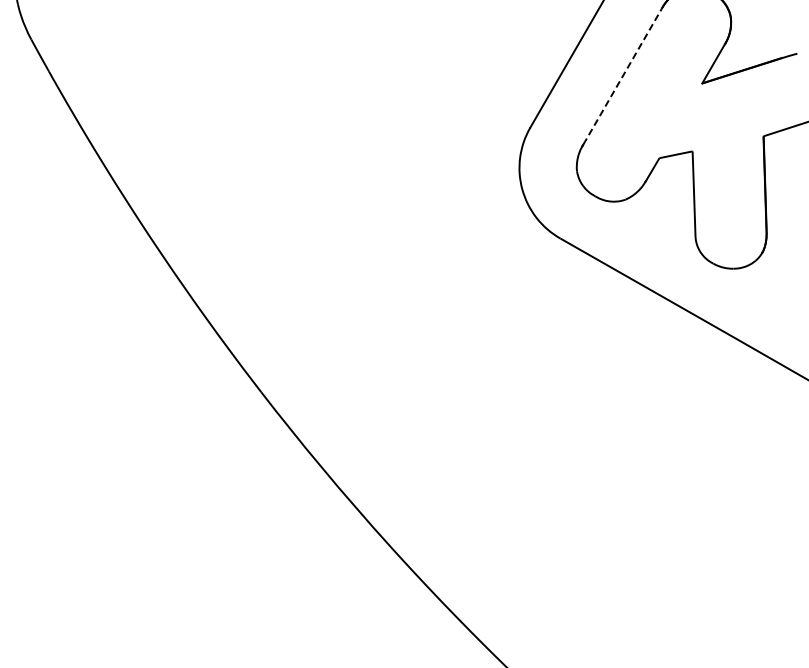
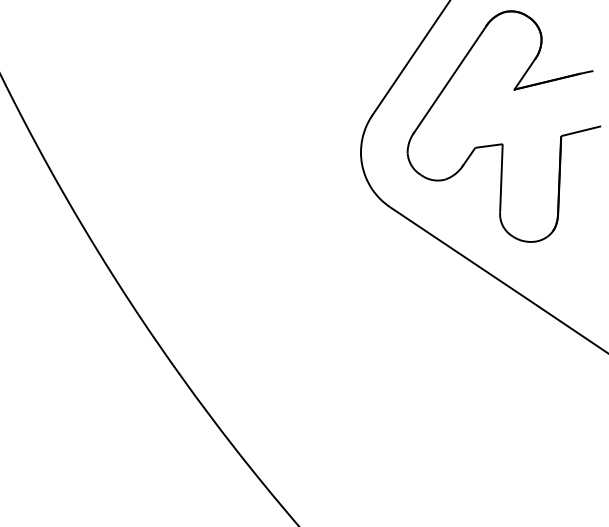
line: (622, 76) -> (450, 79), dashed -> solid

